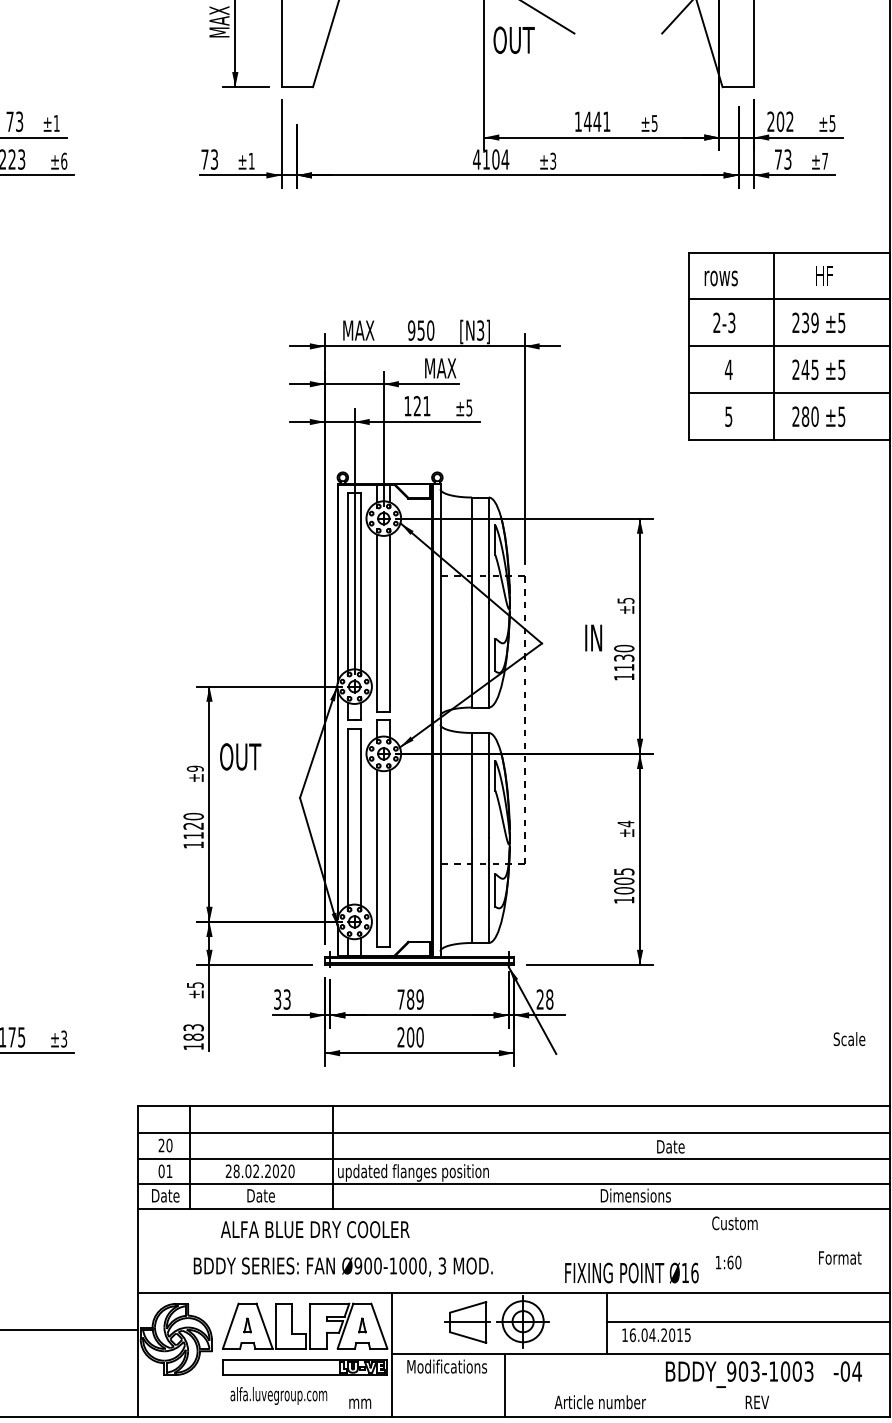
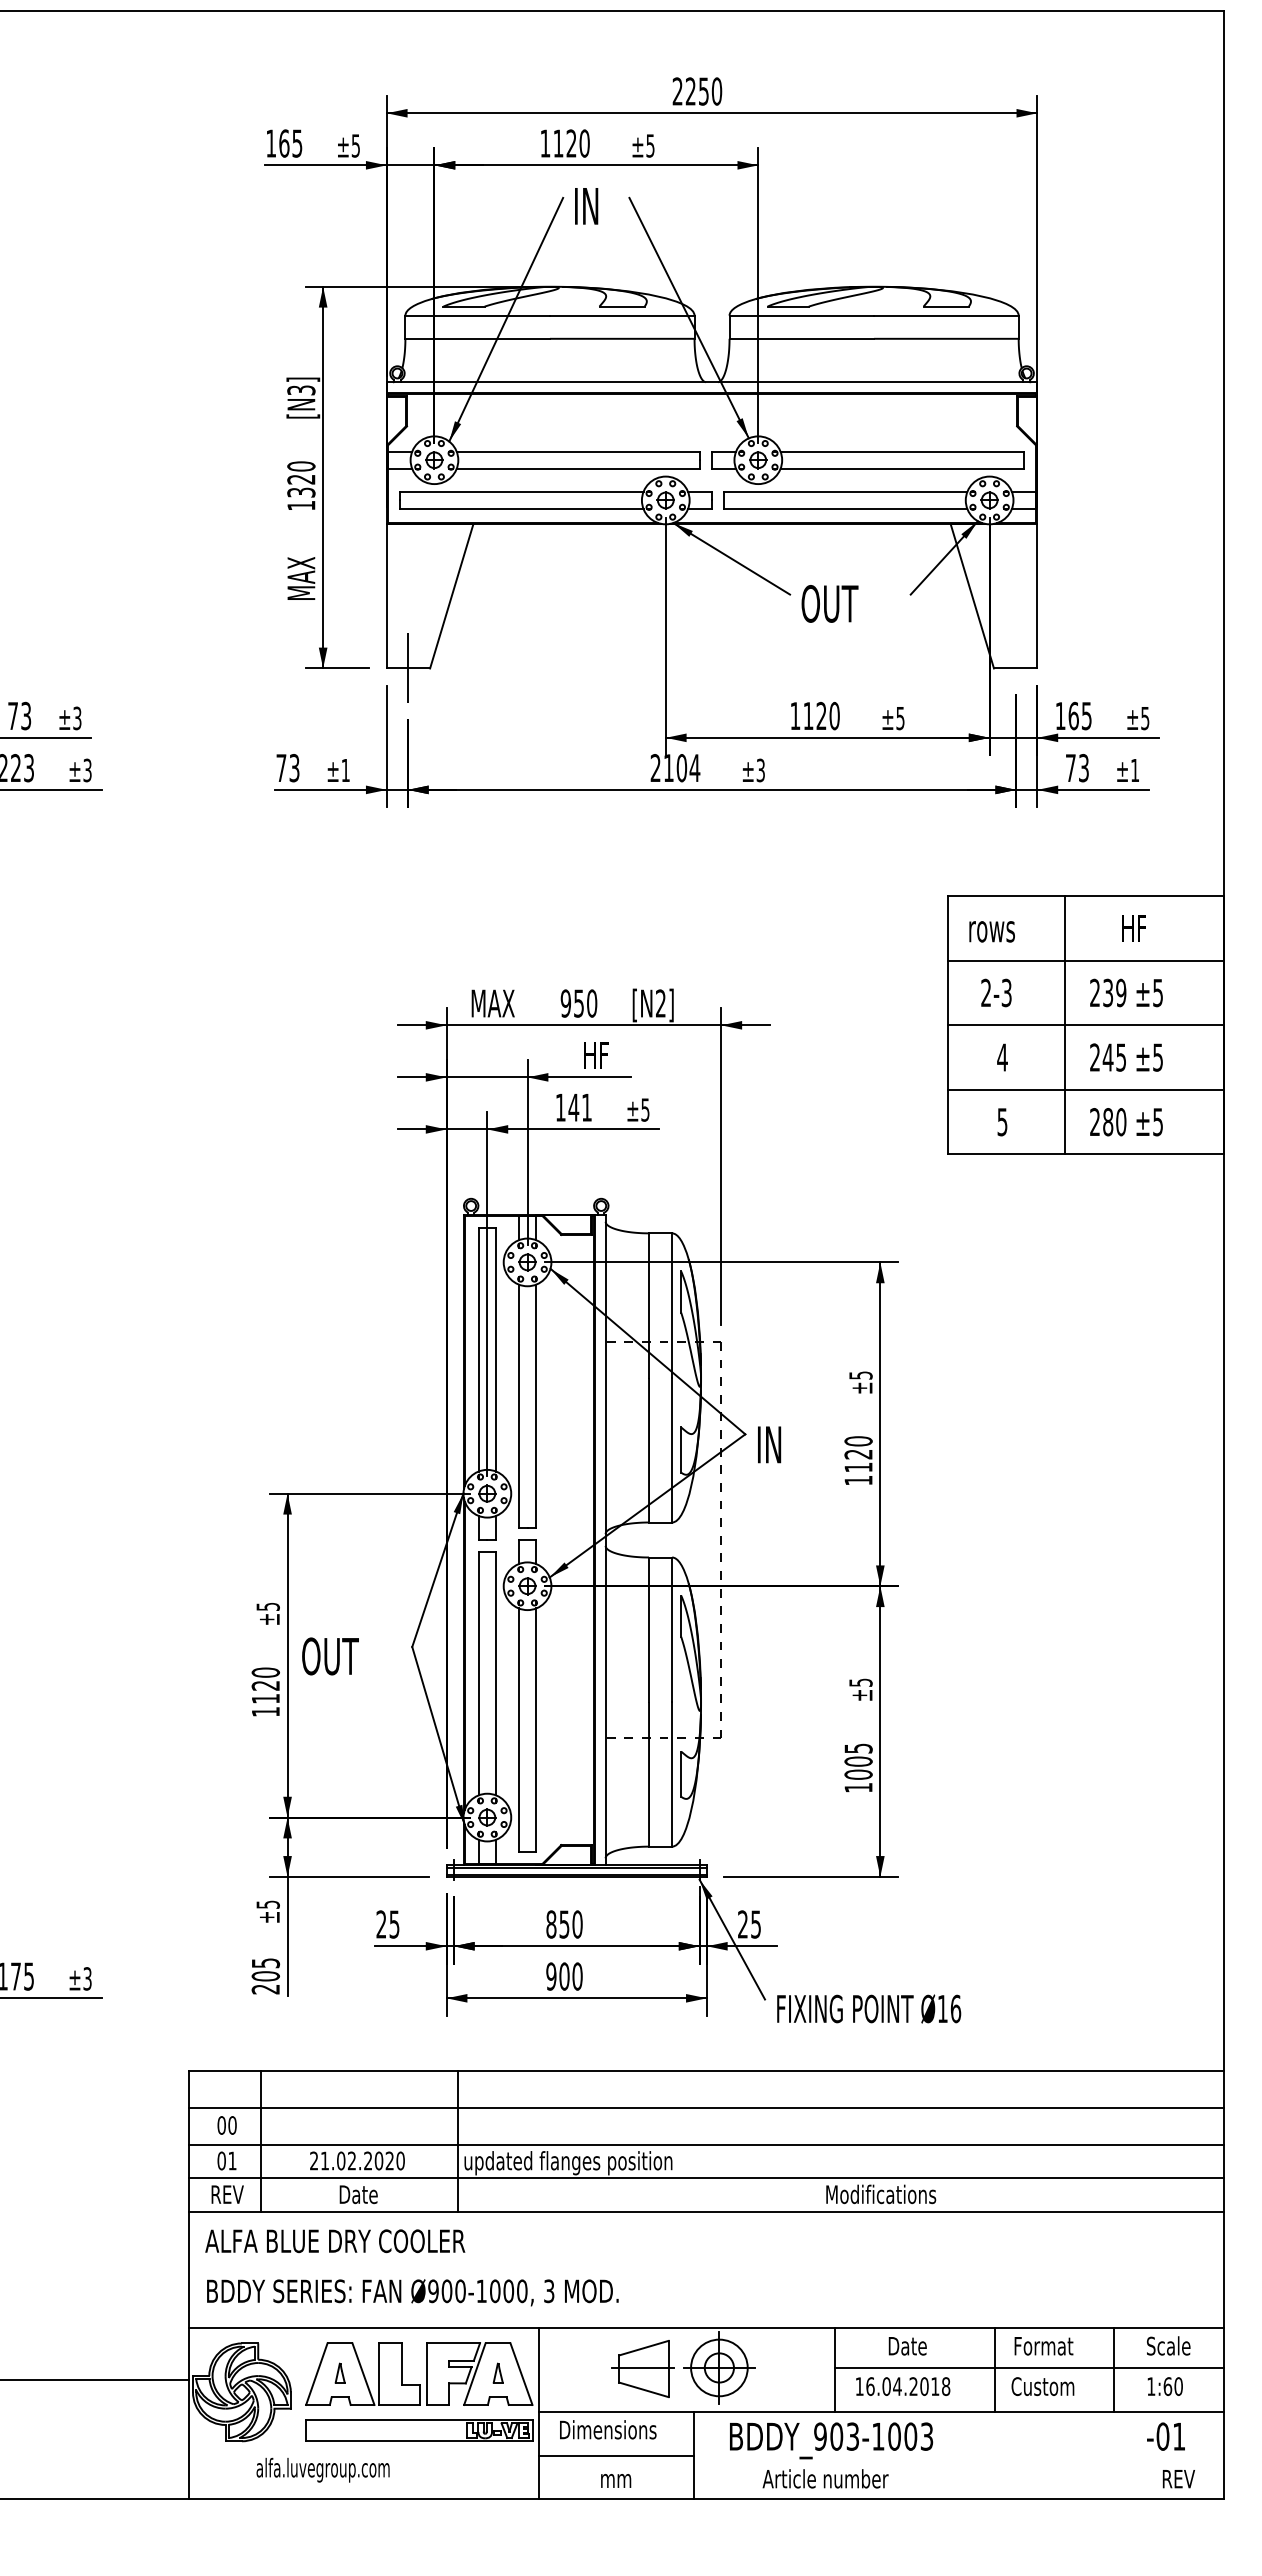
text: (513, 39) -> (829, 603), moved
line: (296, 87) -> (407, 668), added
text: (597, 121) -> (821, 715), 1441 -> 1120
text: (780, 121) -> (1073, 715), 202 -> 165
text: (56, 123) -> (77, 718), ±1 -> ±3
text: (476, 159) -> (655, 767), 4104 -> 2104
text: (64, 161) -> (87, 770), ±6 -> ±3
text: (825, 161) -> (1135, 770), ±7 -> ±1
text: (480, 330) -> (660, 1003), [N3] -> [N2]
text: (440, 368) -> (605, 1055), MAX -> HF
text: (417, 406) -> (573, 1107), 121 -> 141
text: (593, 637) -> (769, 1444), moved
text: (624, 658) -> (858, 1454), 1130 -> 1120
text: (240, 756) -> (330, 1656), moved
text: (194, 768) -> (267, 1606), ±9 -> ±5
text: (625, 823) -> (860, 1682), ±4 -> ±5
text: (282, 999) -> (387, 1924), 33 -> 25
text: (410, 999) -> (564, 1924), 789 -> 850
text: (550, 999) -> (756, 1924), 28 -> 25
text: (193, 1037) -> (265, 1976), 183 -> 205
text: (401, 1037) -> (551, 1976), 200 -> 900
text: (849, 1038) -> (1168, 2345), moved
text: (161, 1145) -> (221, 2125), 20 -> 00
text: (670, 1147) -> (907, 2346), moved
text: (236, 1170) -> (324, 2160), 28.02.2020 -> 21.02.2020
text: (165, 1195) -> (227, 2194), Date -> REV
text: (641, 1195) -> (882, 2194), Dimensions -> Modifications
text: (734, 1223) -> (1042, 2386), moved
text: (315, 1229) -> (335, 2241), moved
text: (839, 1258) -> (1043, 2346), moved
text: (728, 1262) -> (1164, 2386), moved
text: (343, 1266) -> (412, 2292), moved
text: (632, 1272) -> (869, 2008), moved
line: (723, 1322) -> (995, 2369), added
line: (810, 1322) -> (1114, 2369), added
text: (688, 1335) -> (946, 2386), 16.04.2015 -> 16.04.2018
text: (447, 1366) -> (615, 2429), Modifications -> Dimensions
text: (856, 1371) -> (1178, 2436), -04 -> -01
text: (739, 1374) -> (831, 2440), moved
line: (448, 1386) -> (616, 2456), added
text: (278, 1395) -> (322, 2469), moved
text: (757, 1402) -> (1178, 2479), moved
text: (360, 1403) -> (616, 2480), moved

